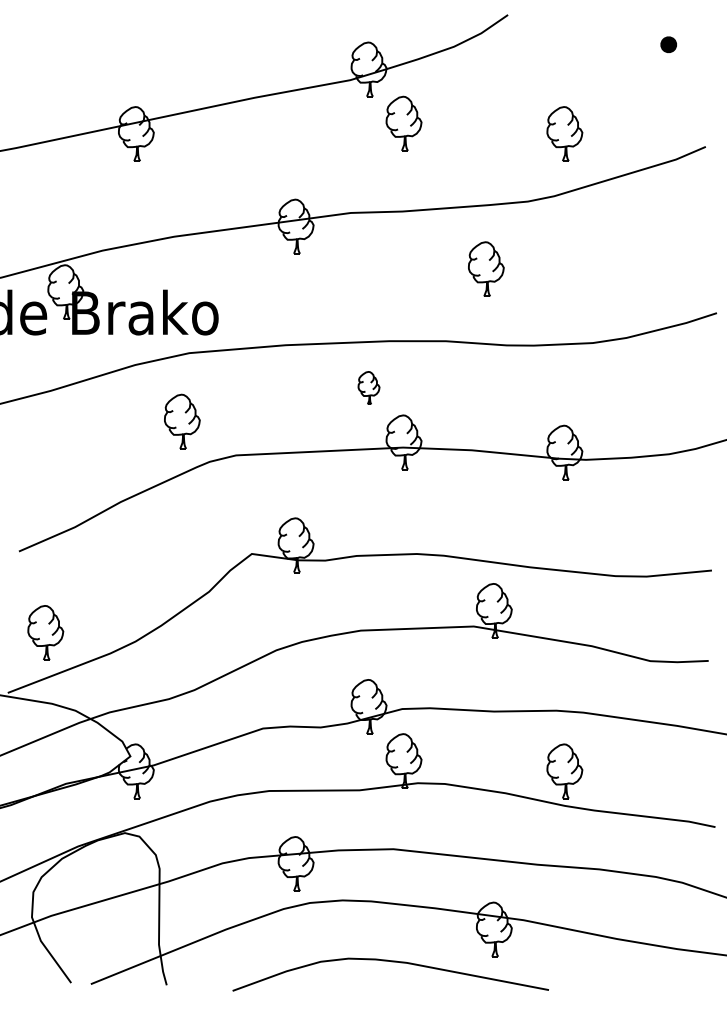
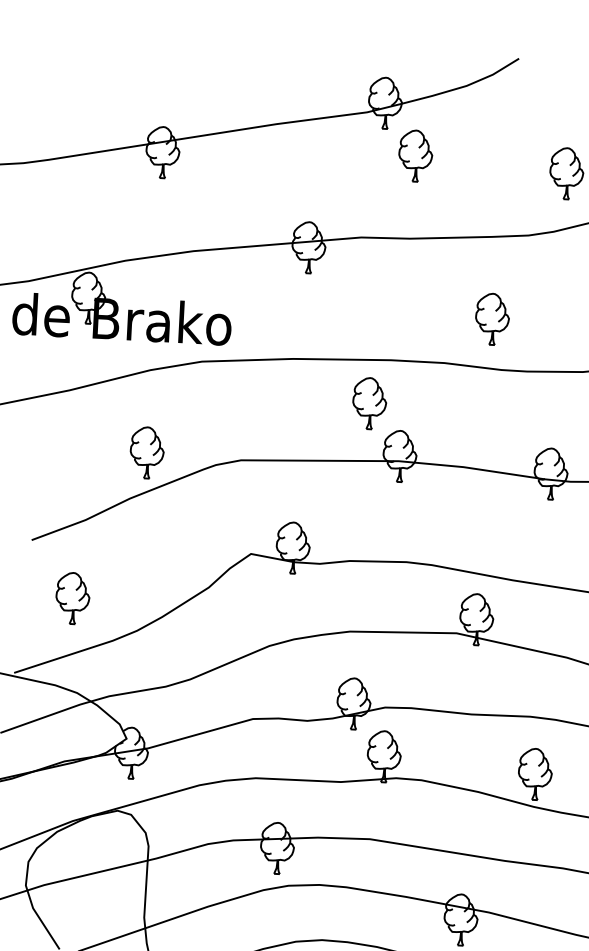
part: (486, 268) -> (492, 318), moved
part: (368, 387) -> (369, 402), size x1.67
part: (182, 421) -> (147, 452), moved
part: (45, 632) -> (72, 598), moved

